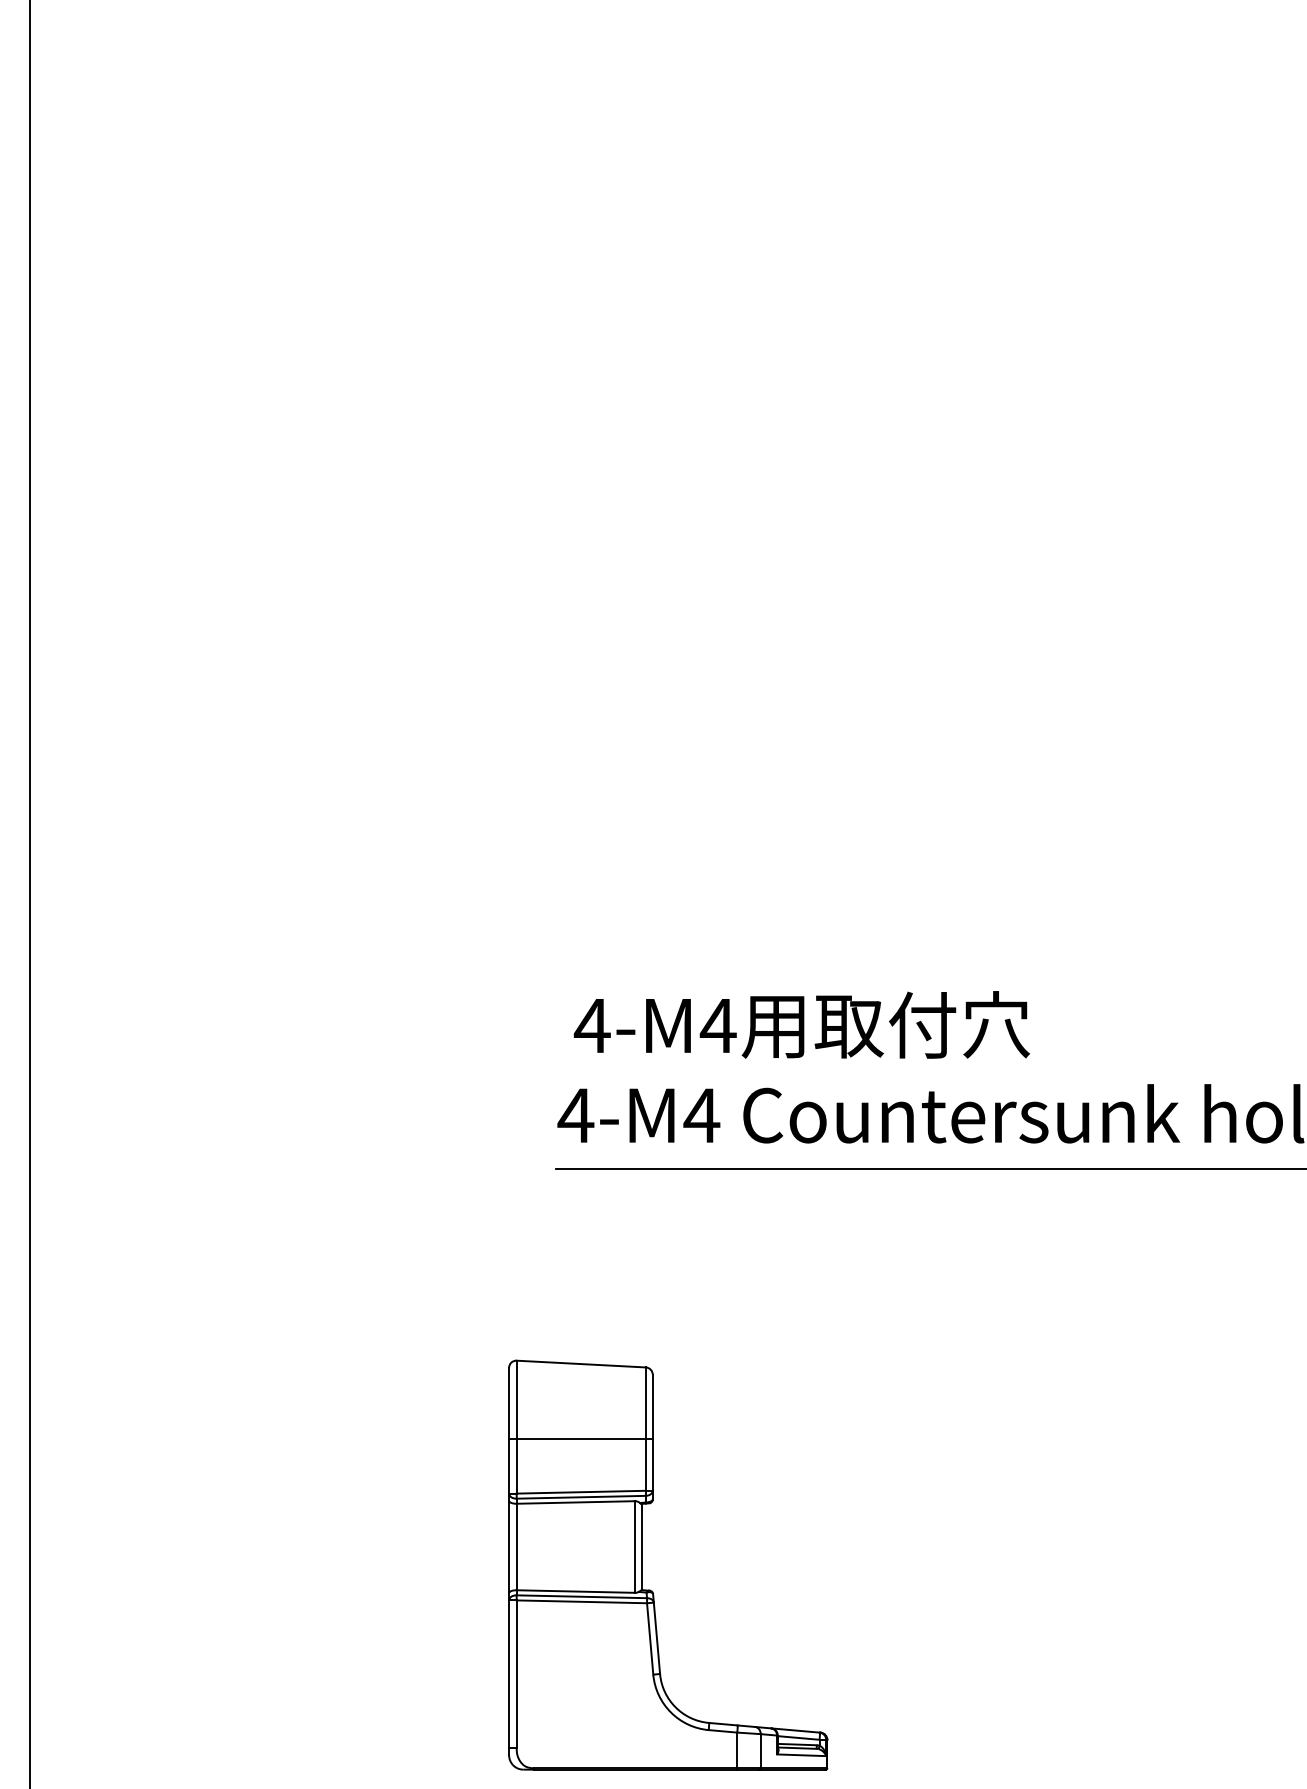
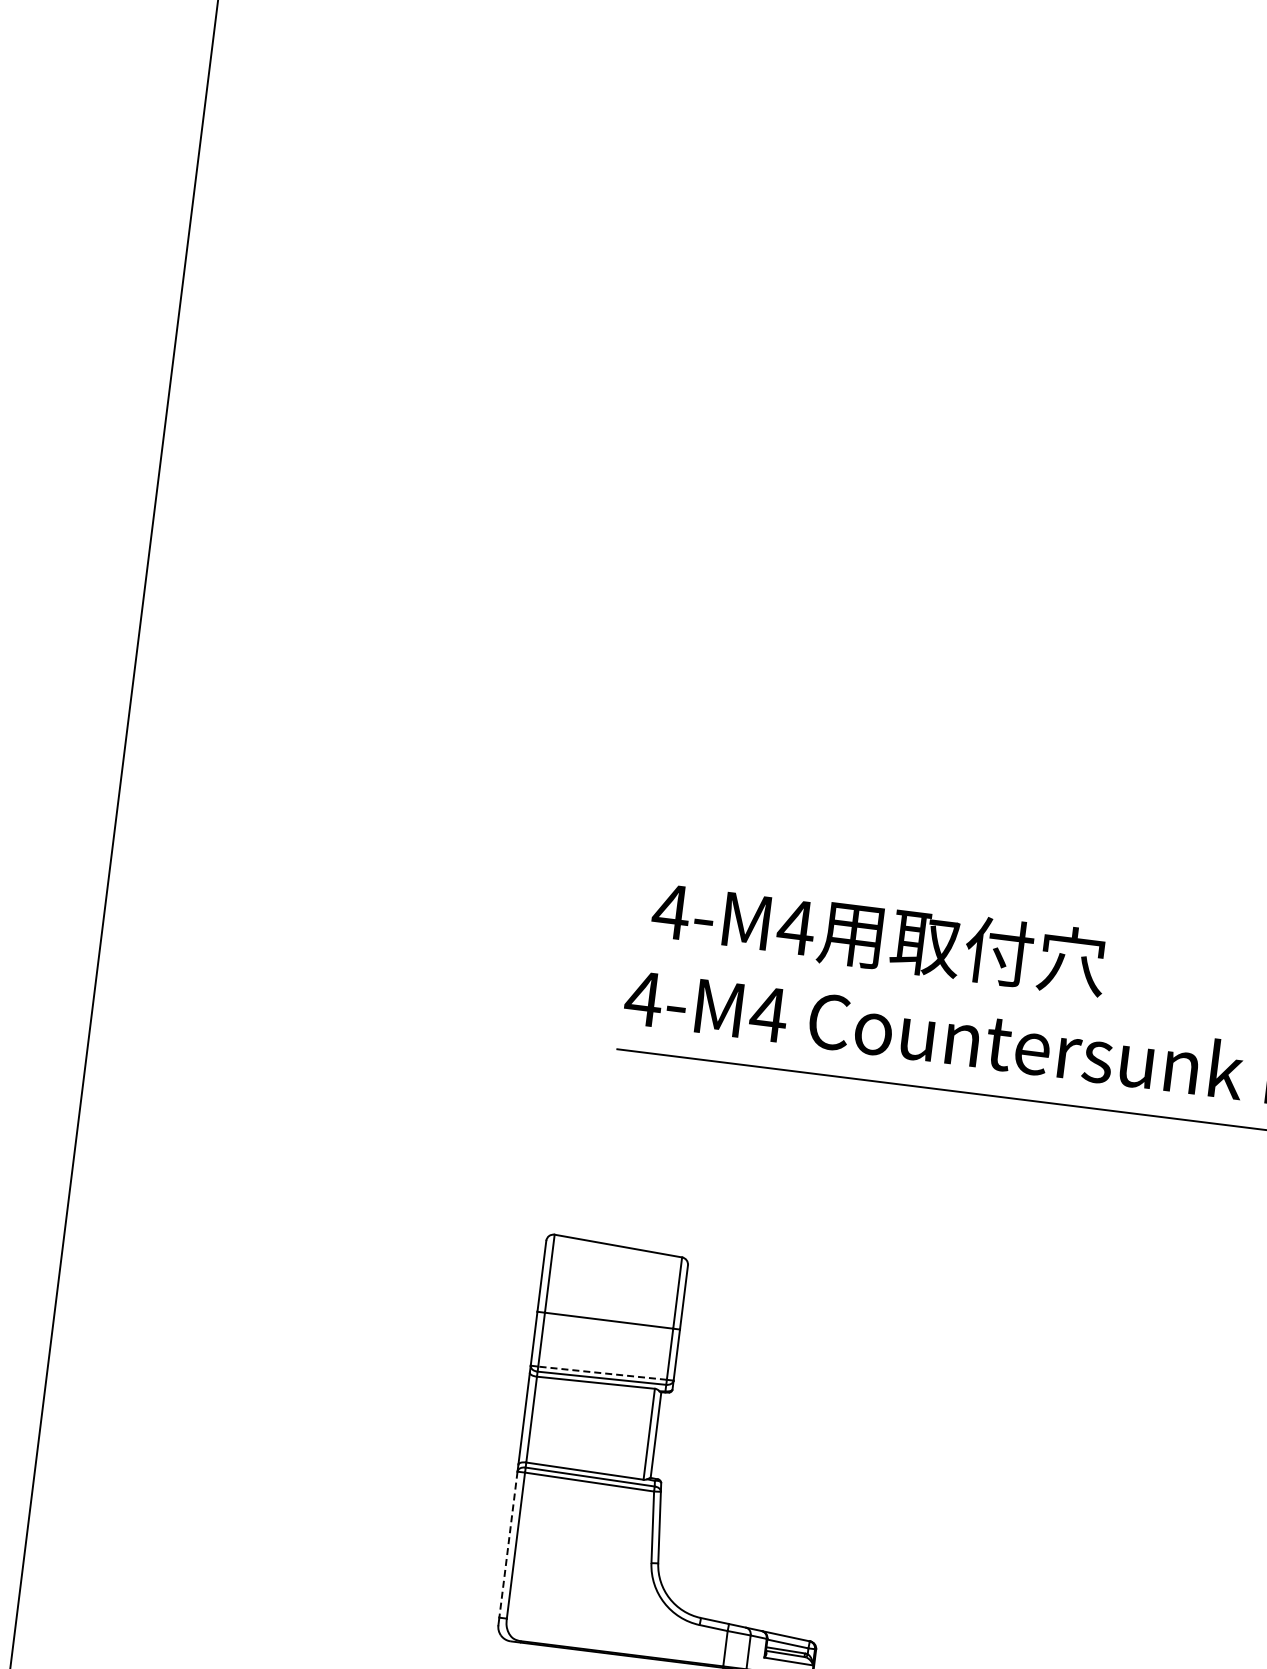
line: (581, 1492) -> (602, 1373), solid -> dashed
line: (509, 1673) -> (508, 1544), solid -> dashed

